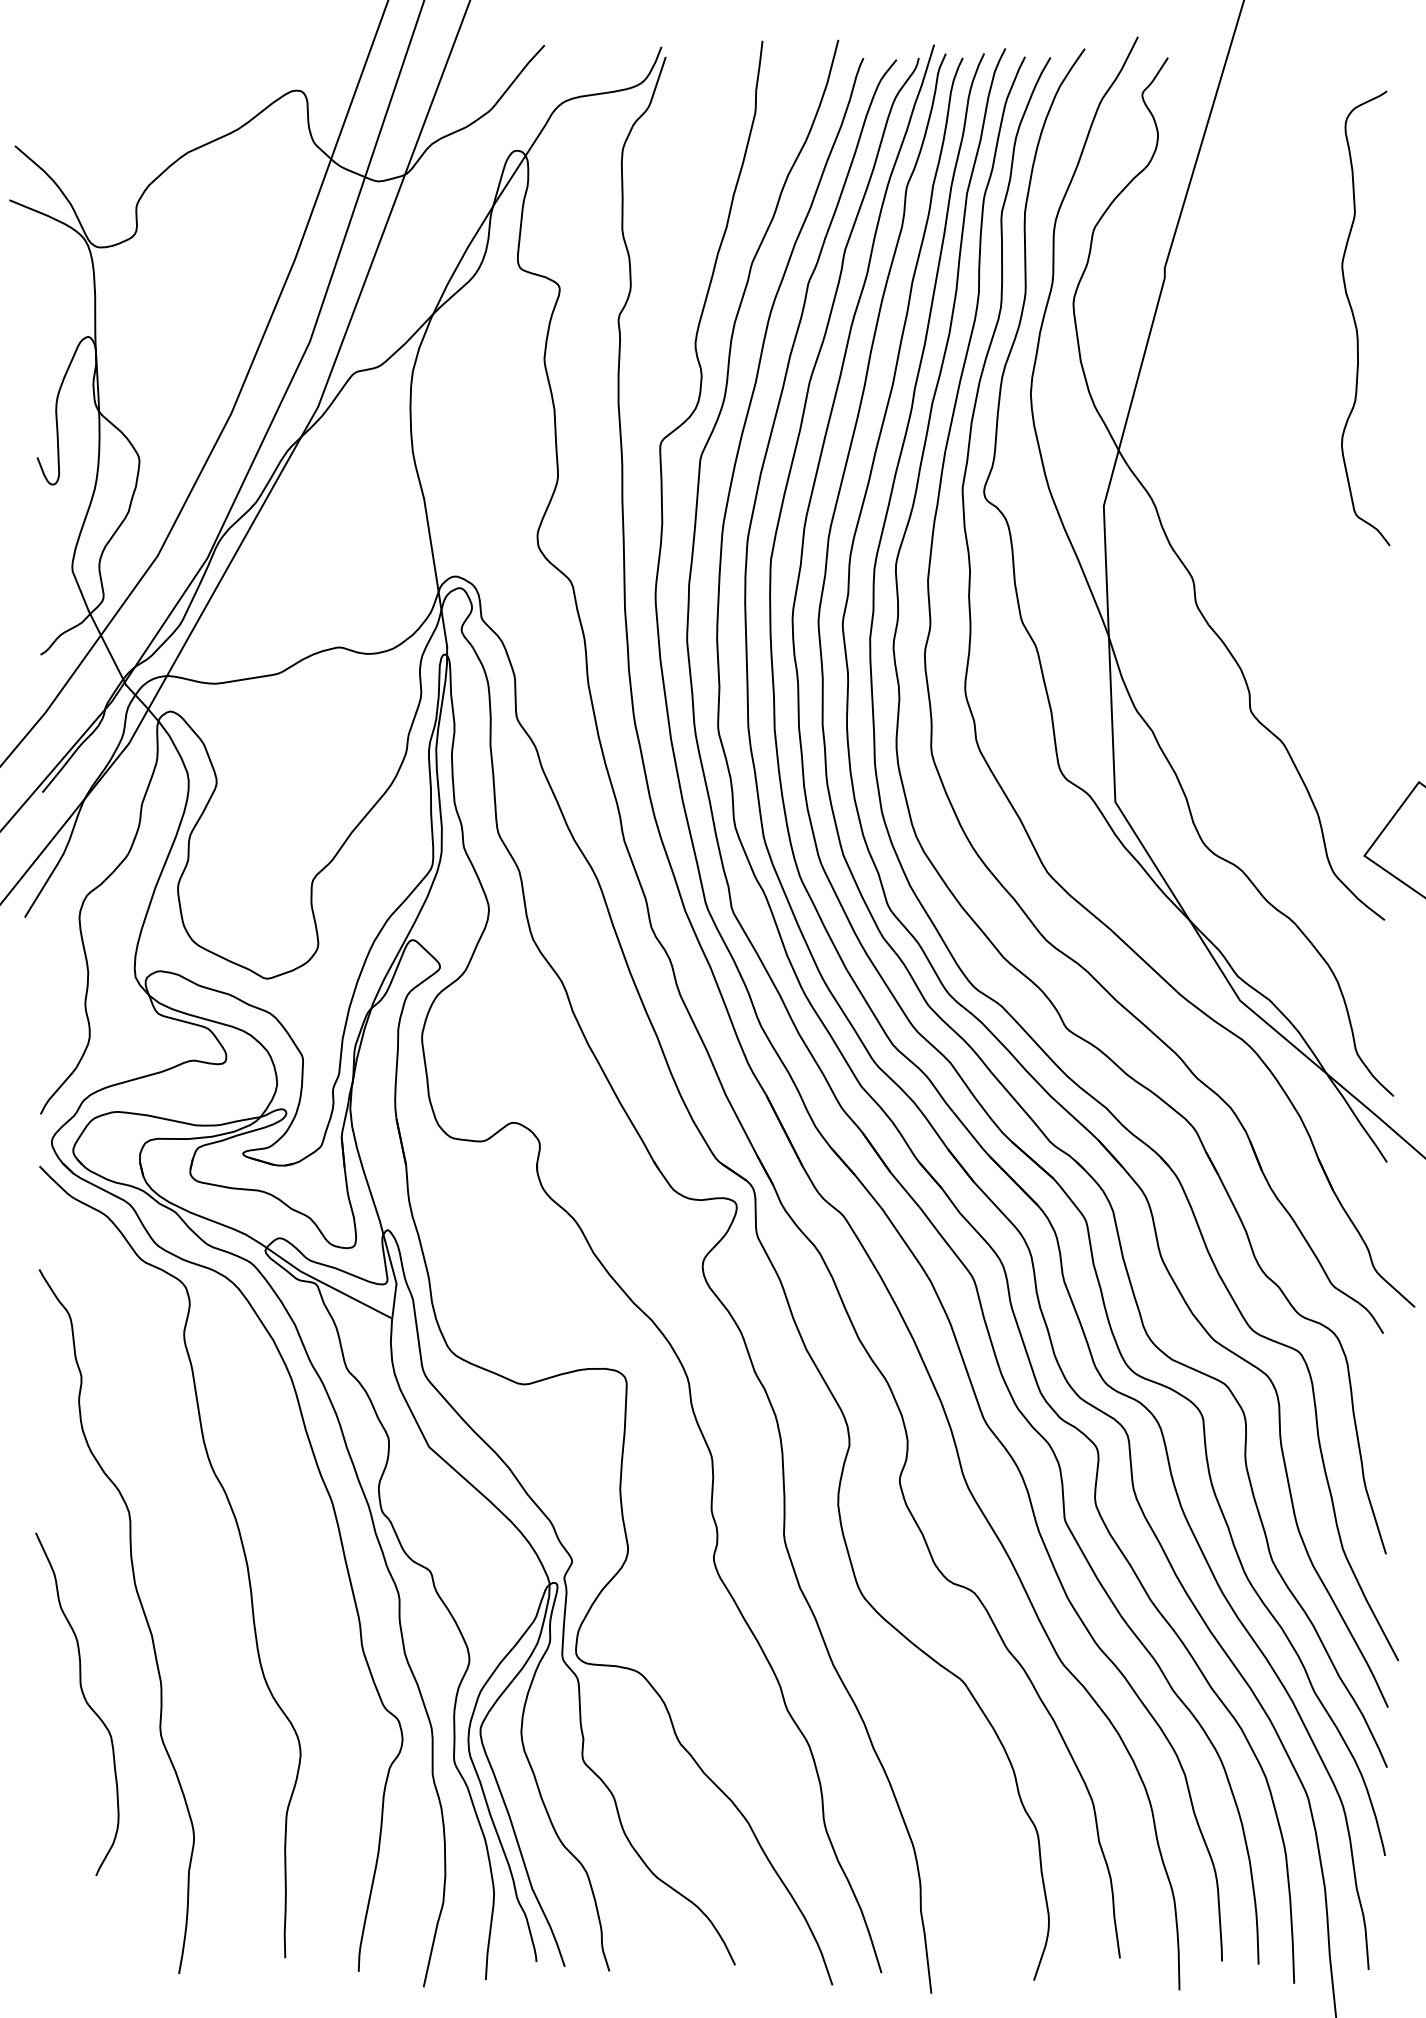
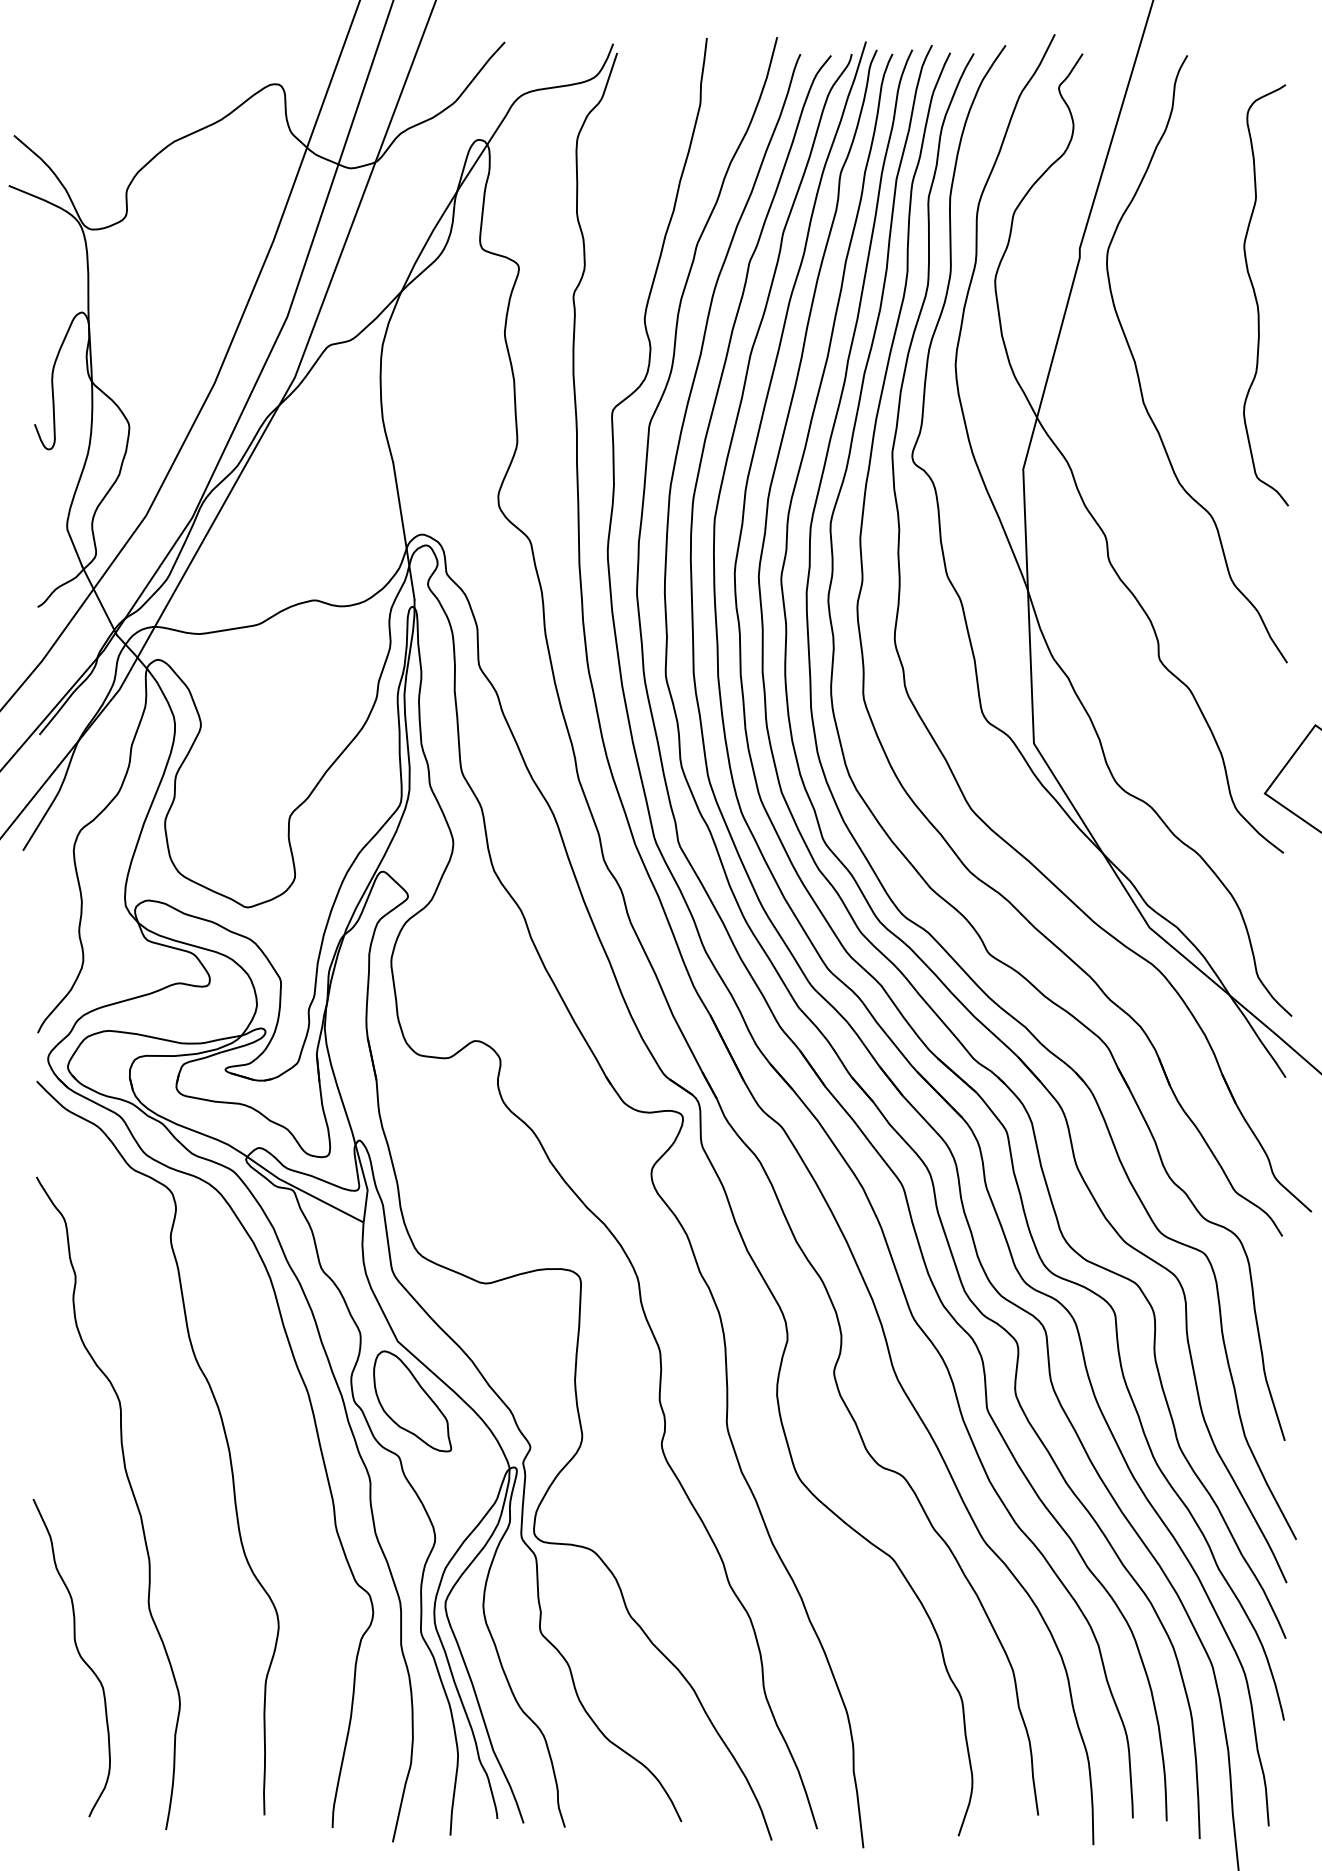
curve: (1228, 401) -> (1138, 372), added
part: (444, 1511) -> (412, 1401), added
curve: (84, 1700) -> (78, 1654), moved

